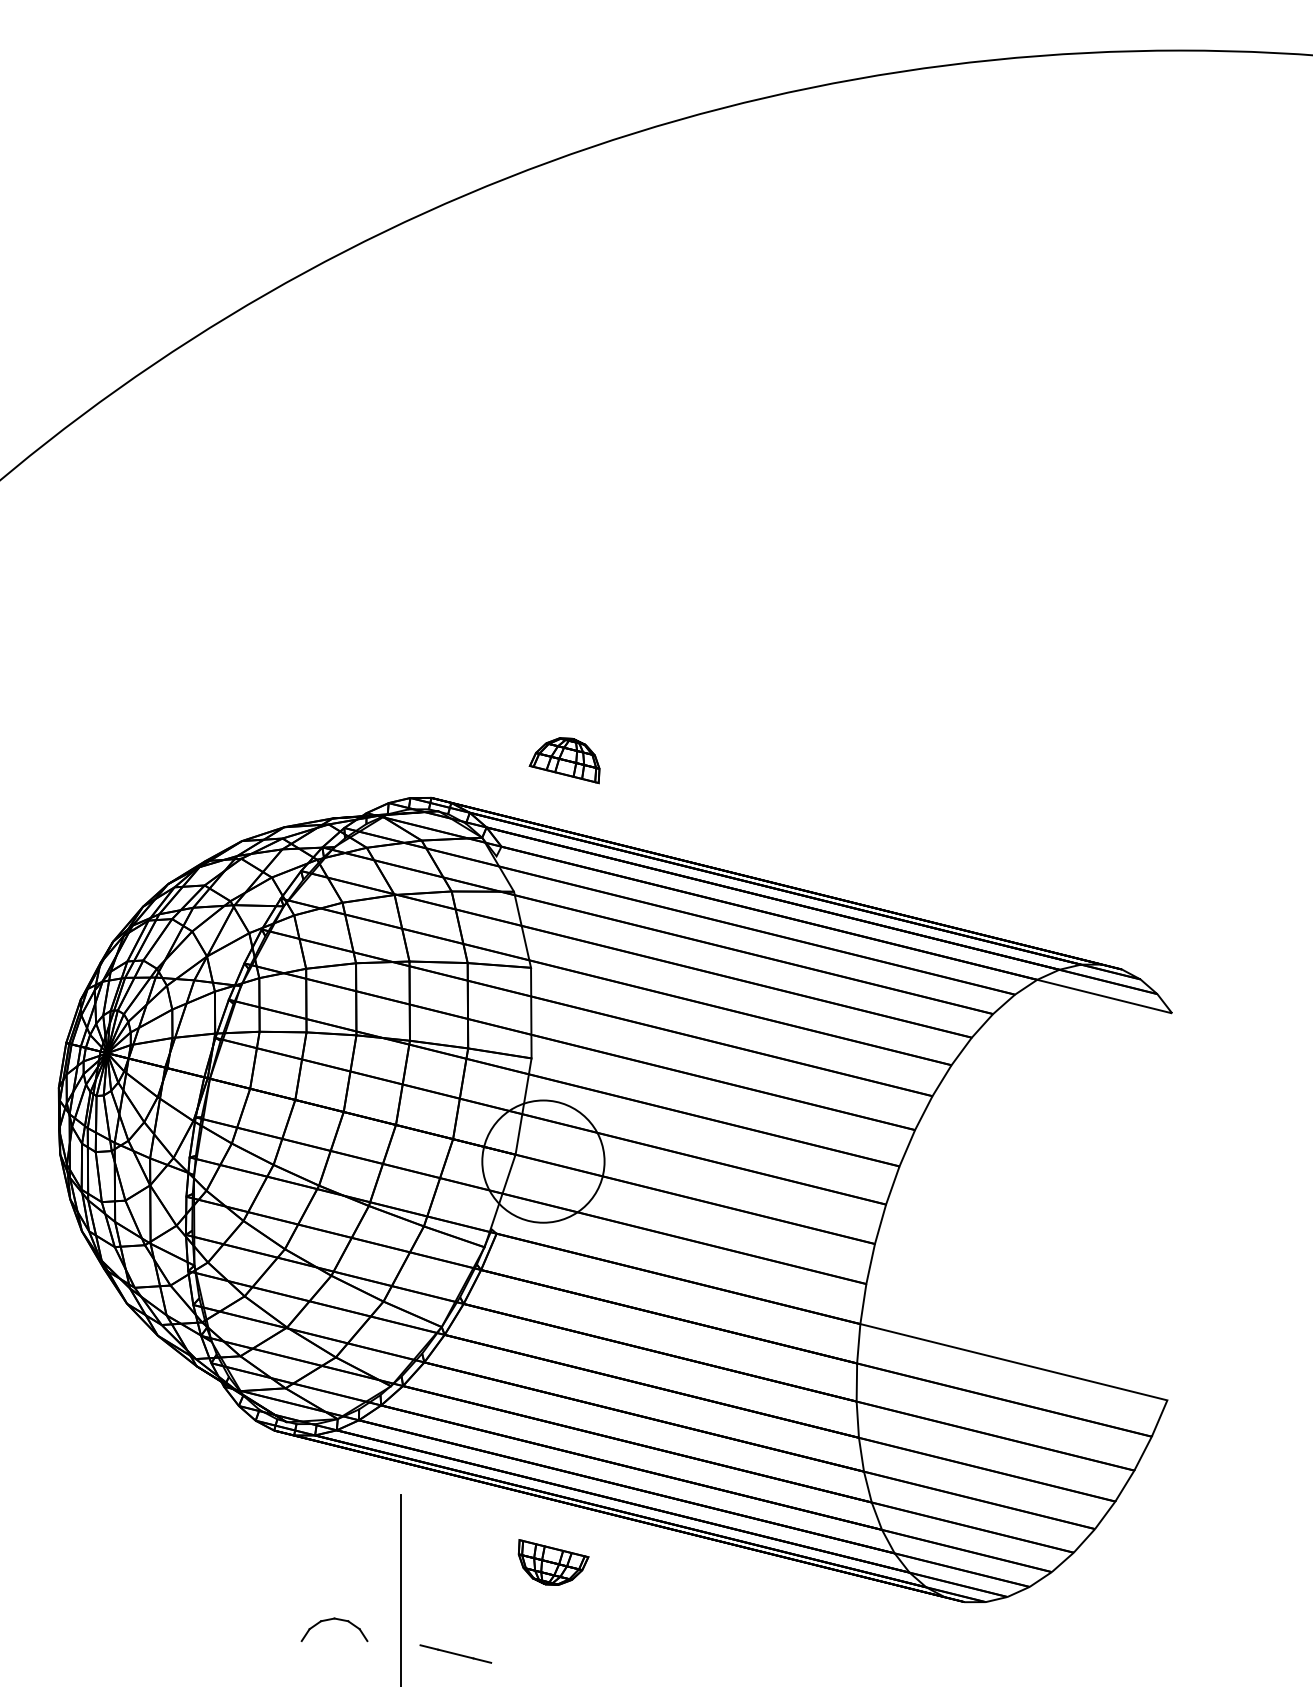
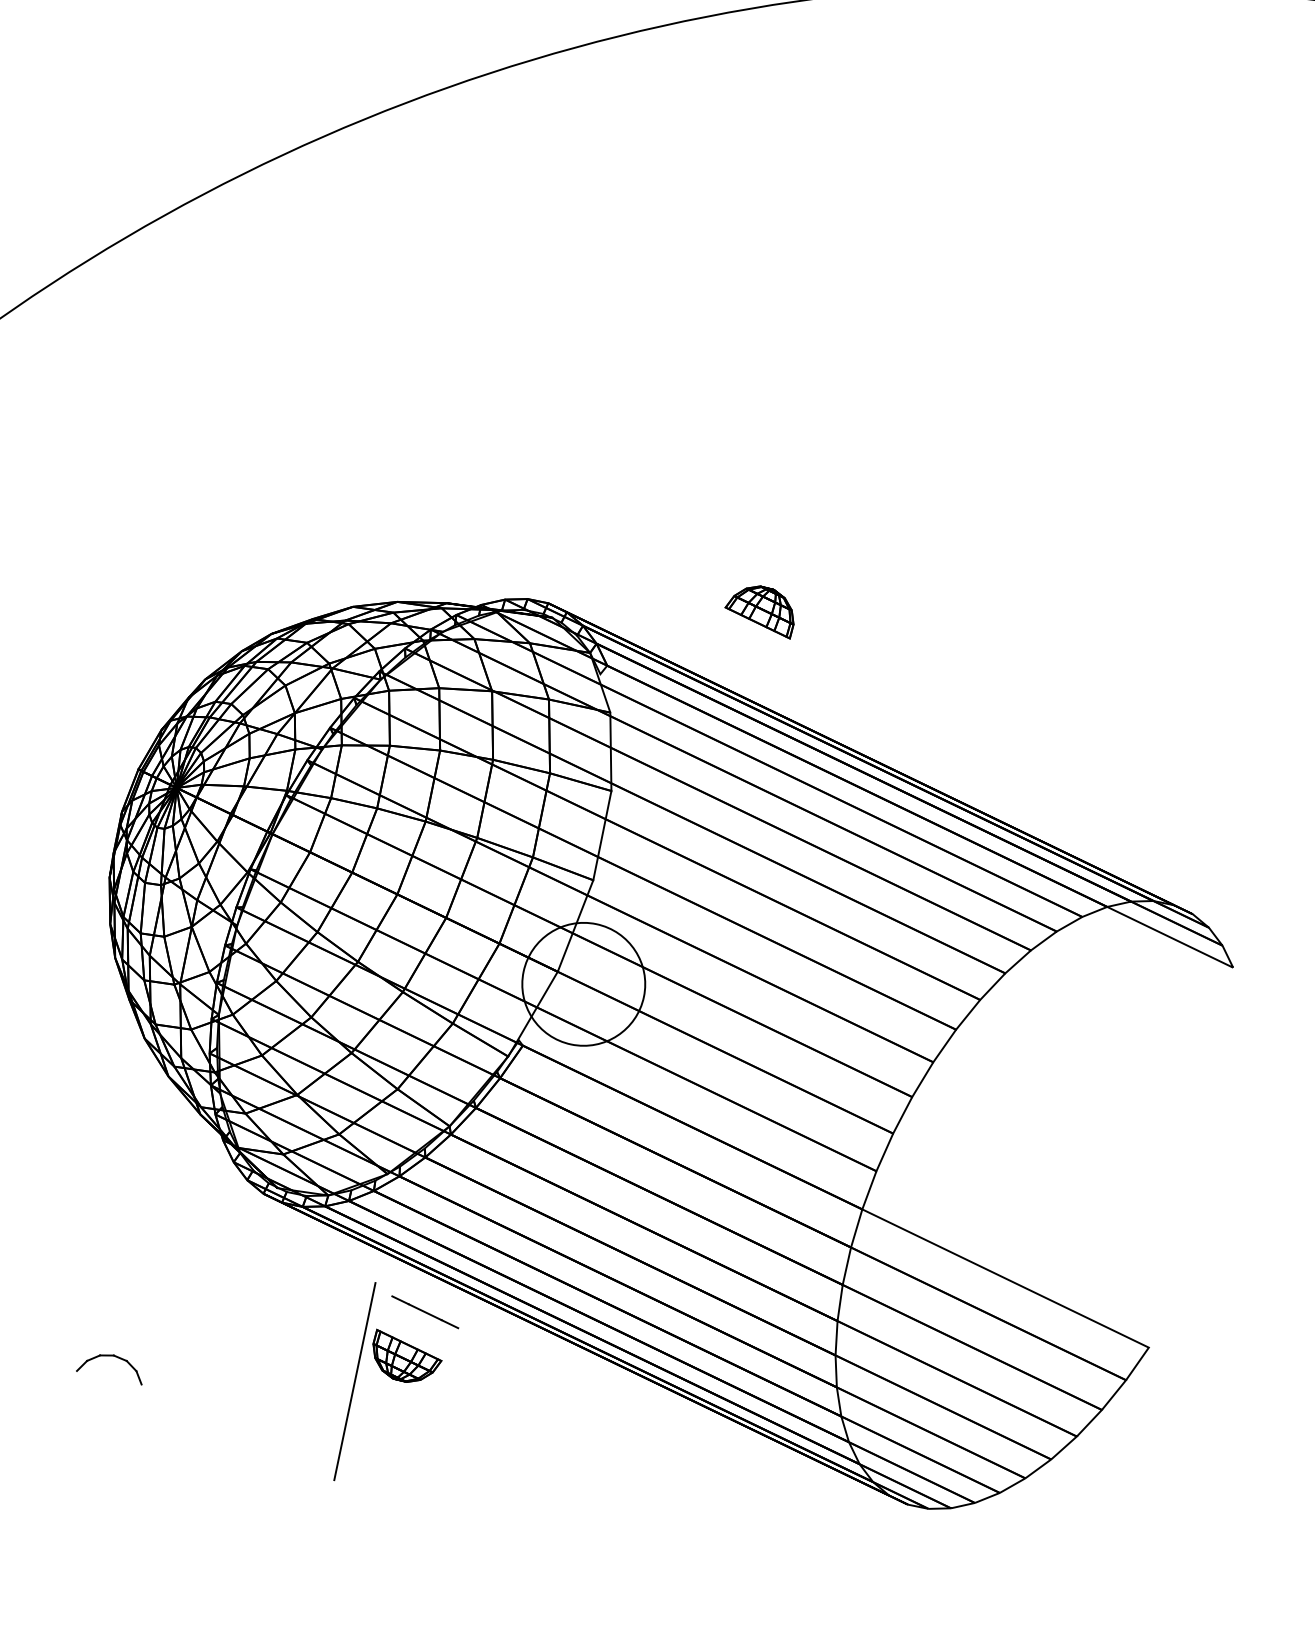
part: (564, 760) -> (760, 609), moved
part: (553, 1562) -> (405, 1358), moved
part: (330, 1620) -> (109, 1356), moved
line: (455, 1653) -> (425, 1311), moved

